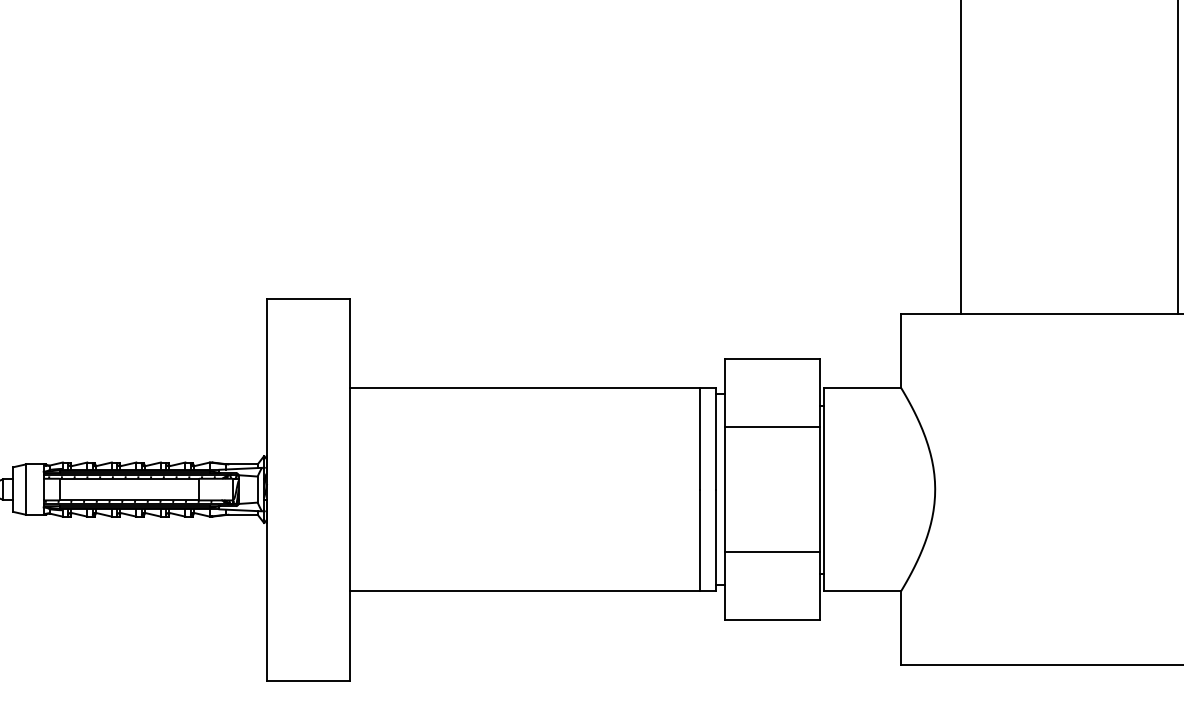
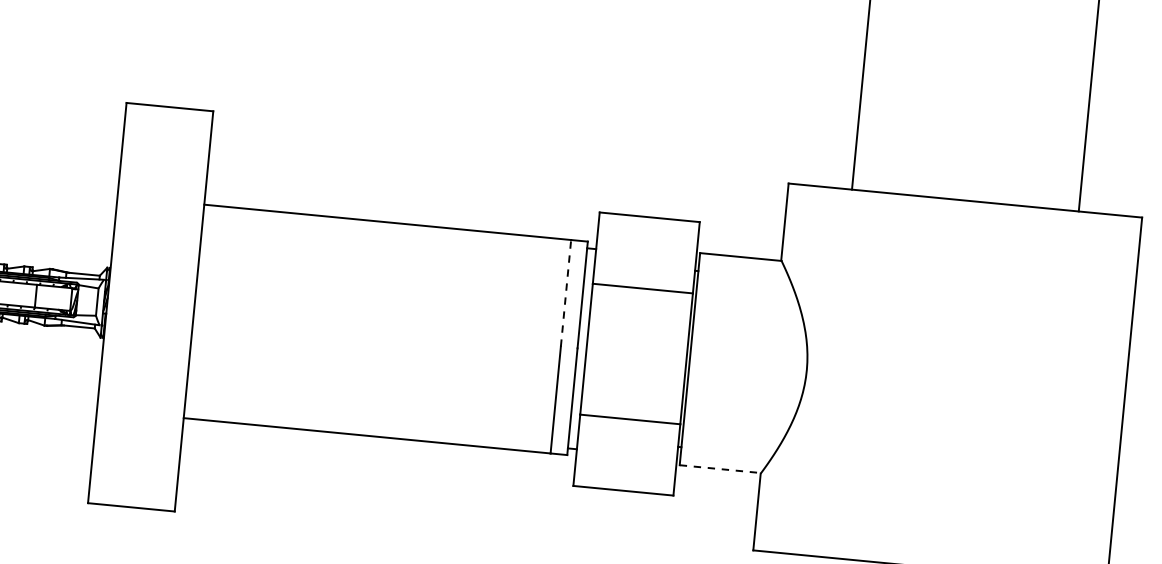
line: (700, 438) -> (566, 293), solid -> dashed
line: (862, 590) -> (720, 468), solid -> dashed

